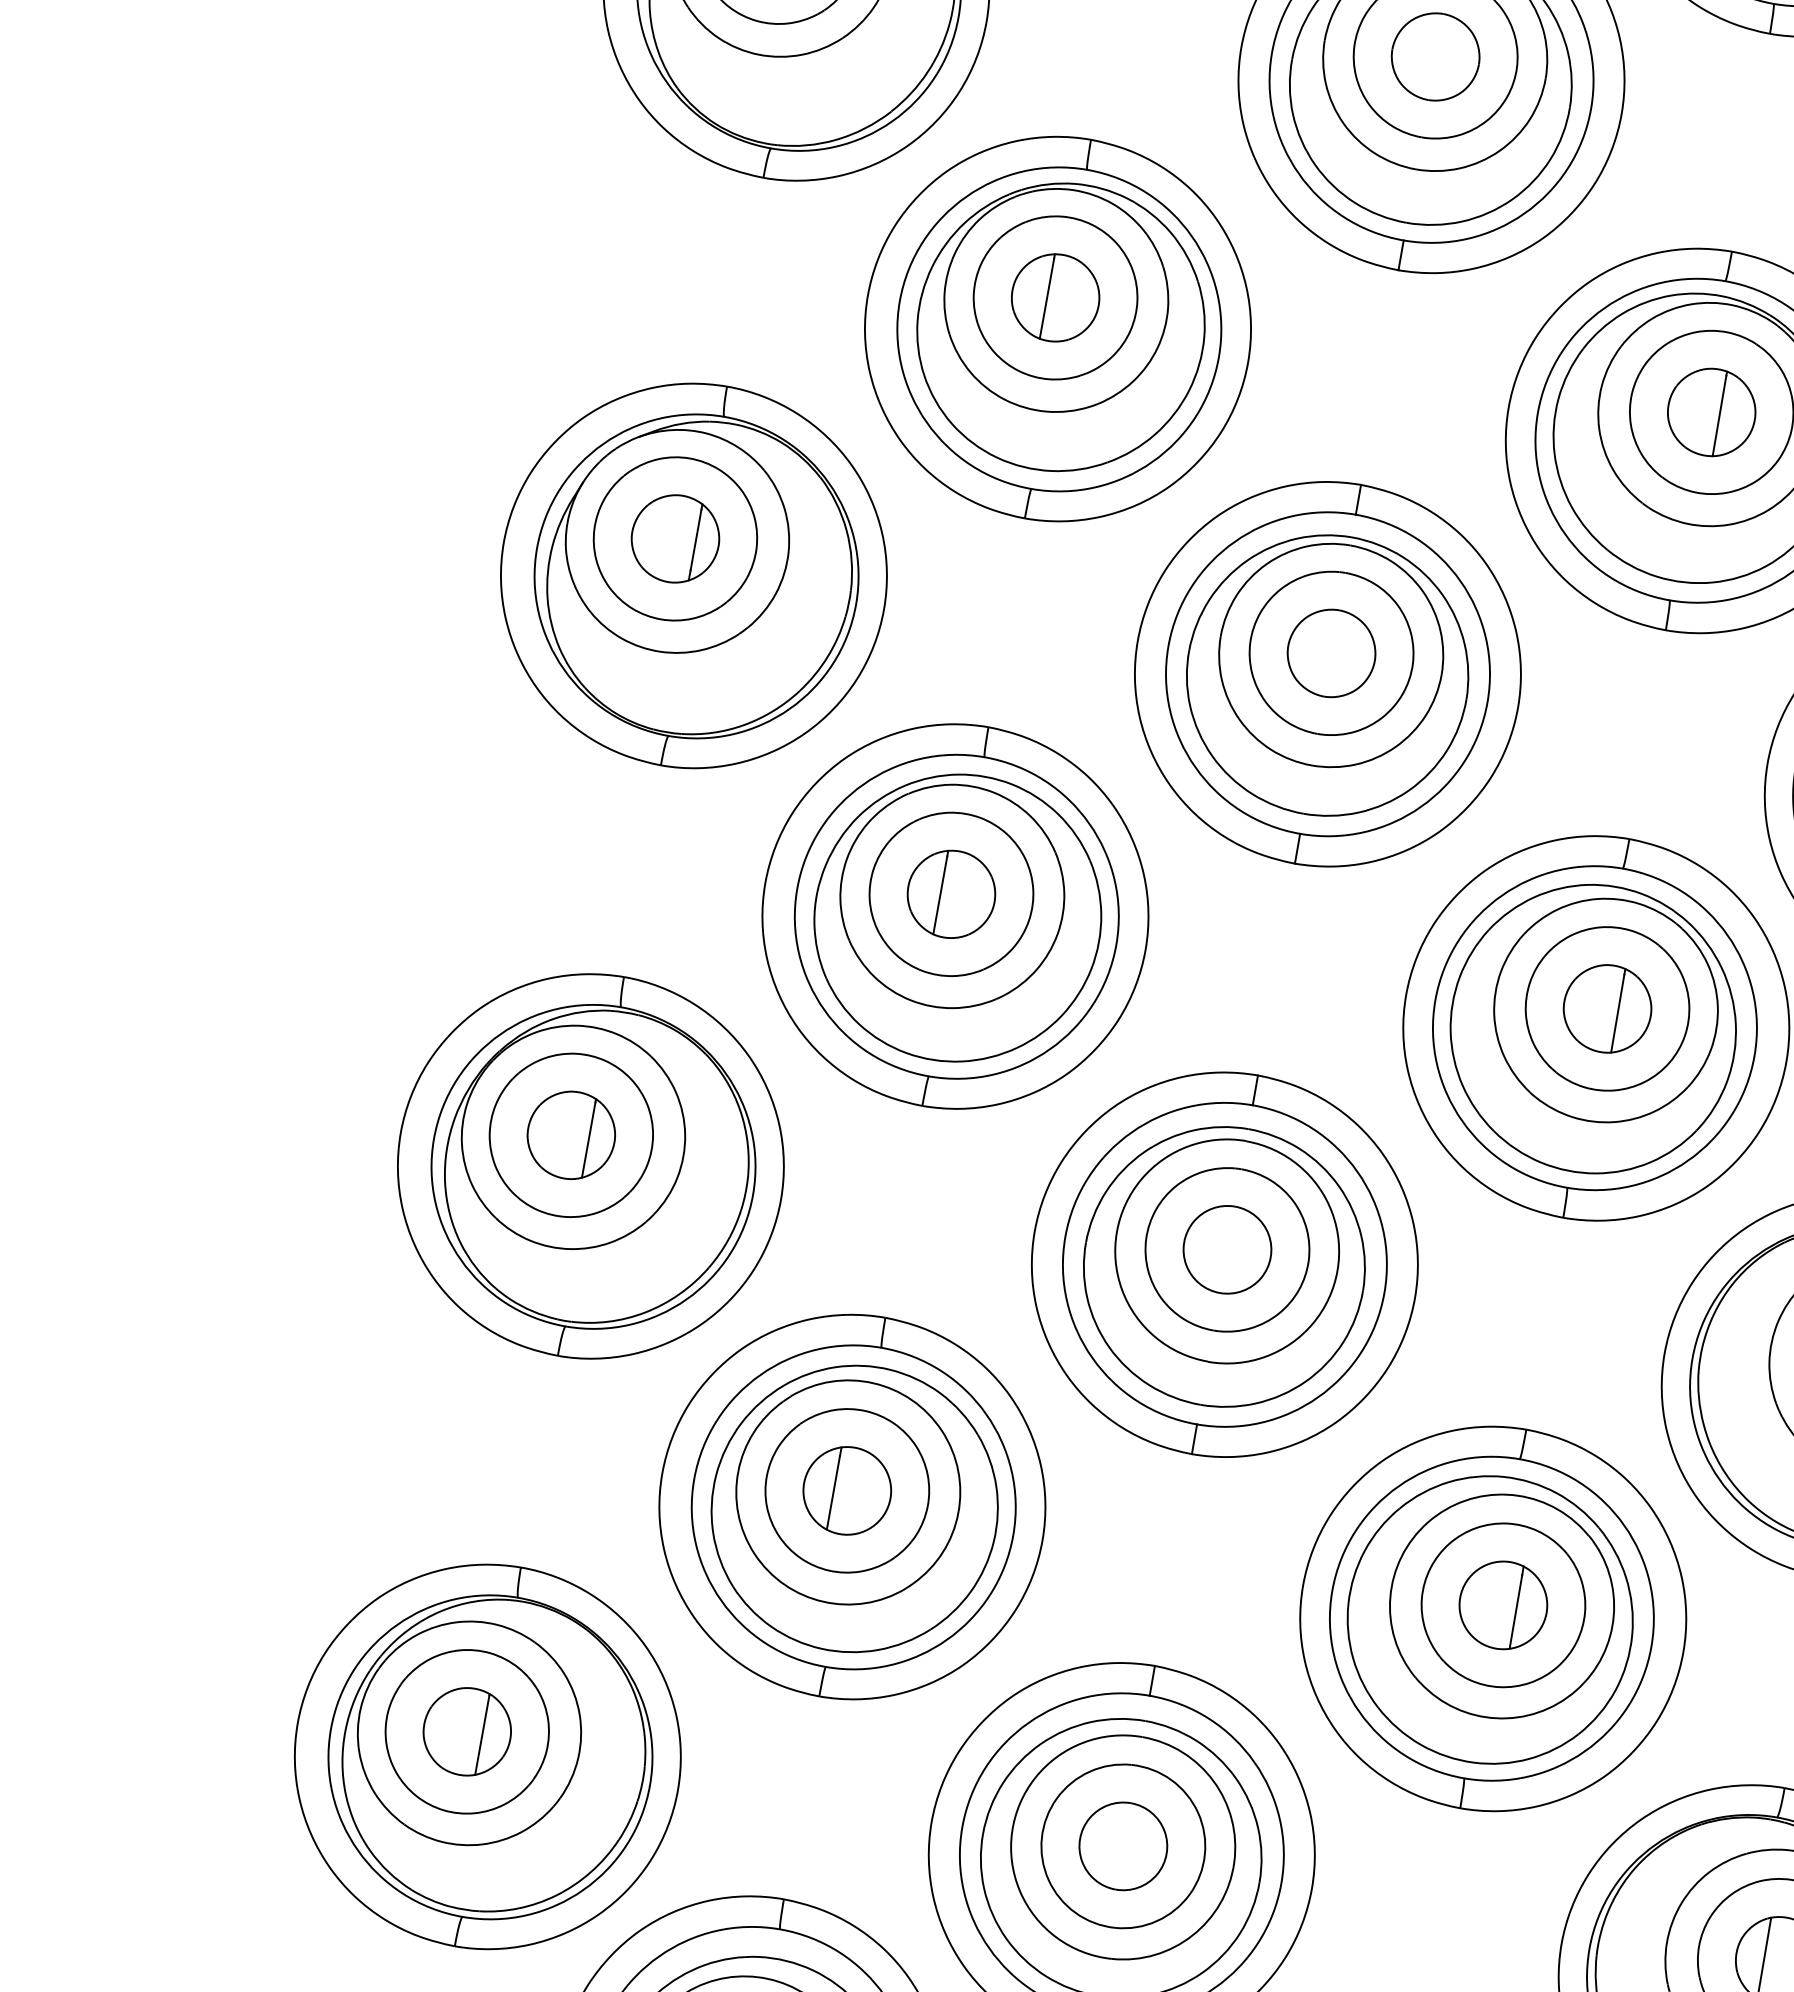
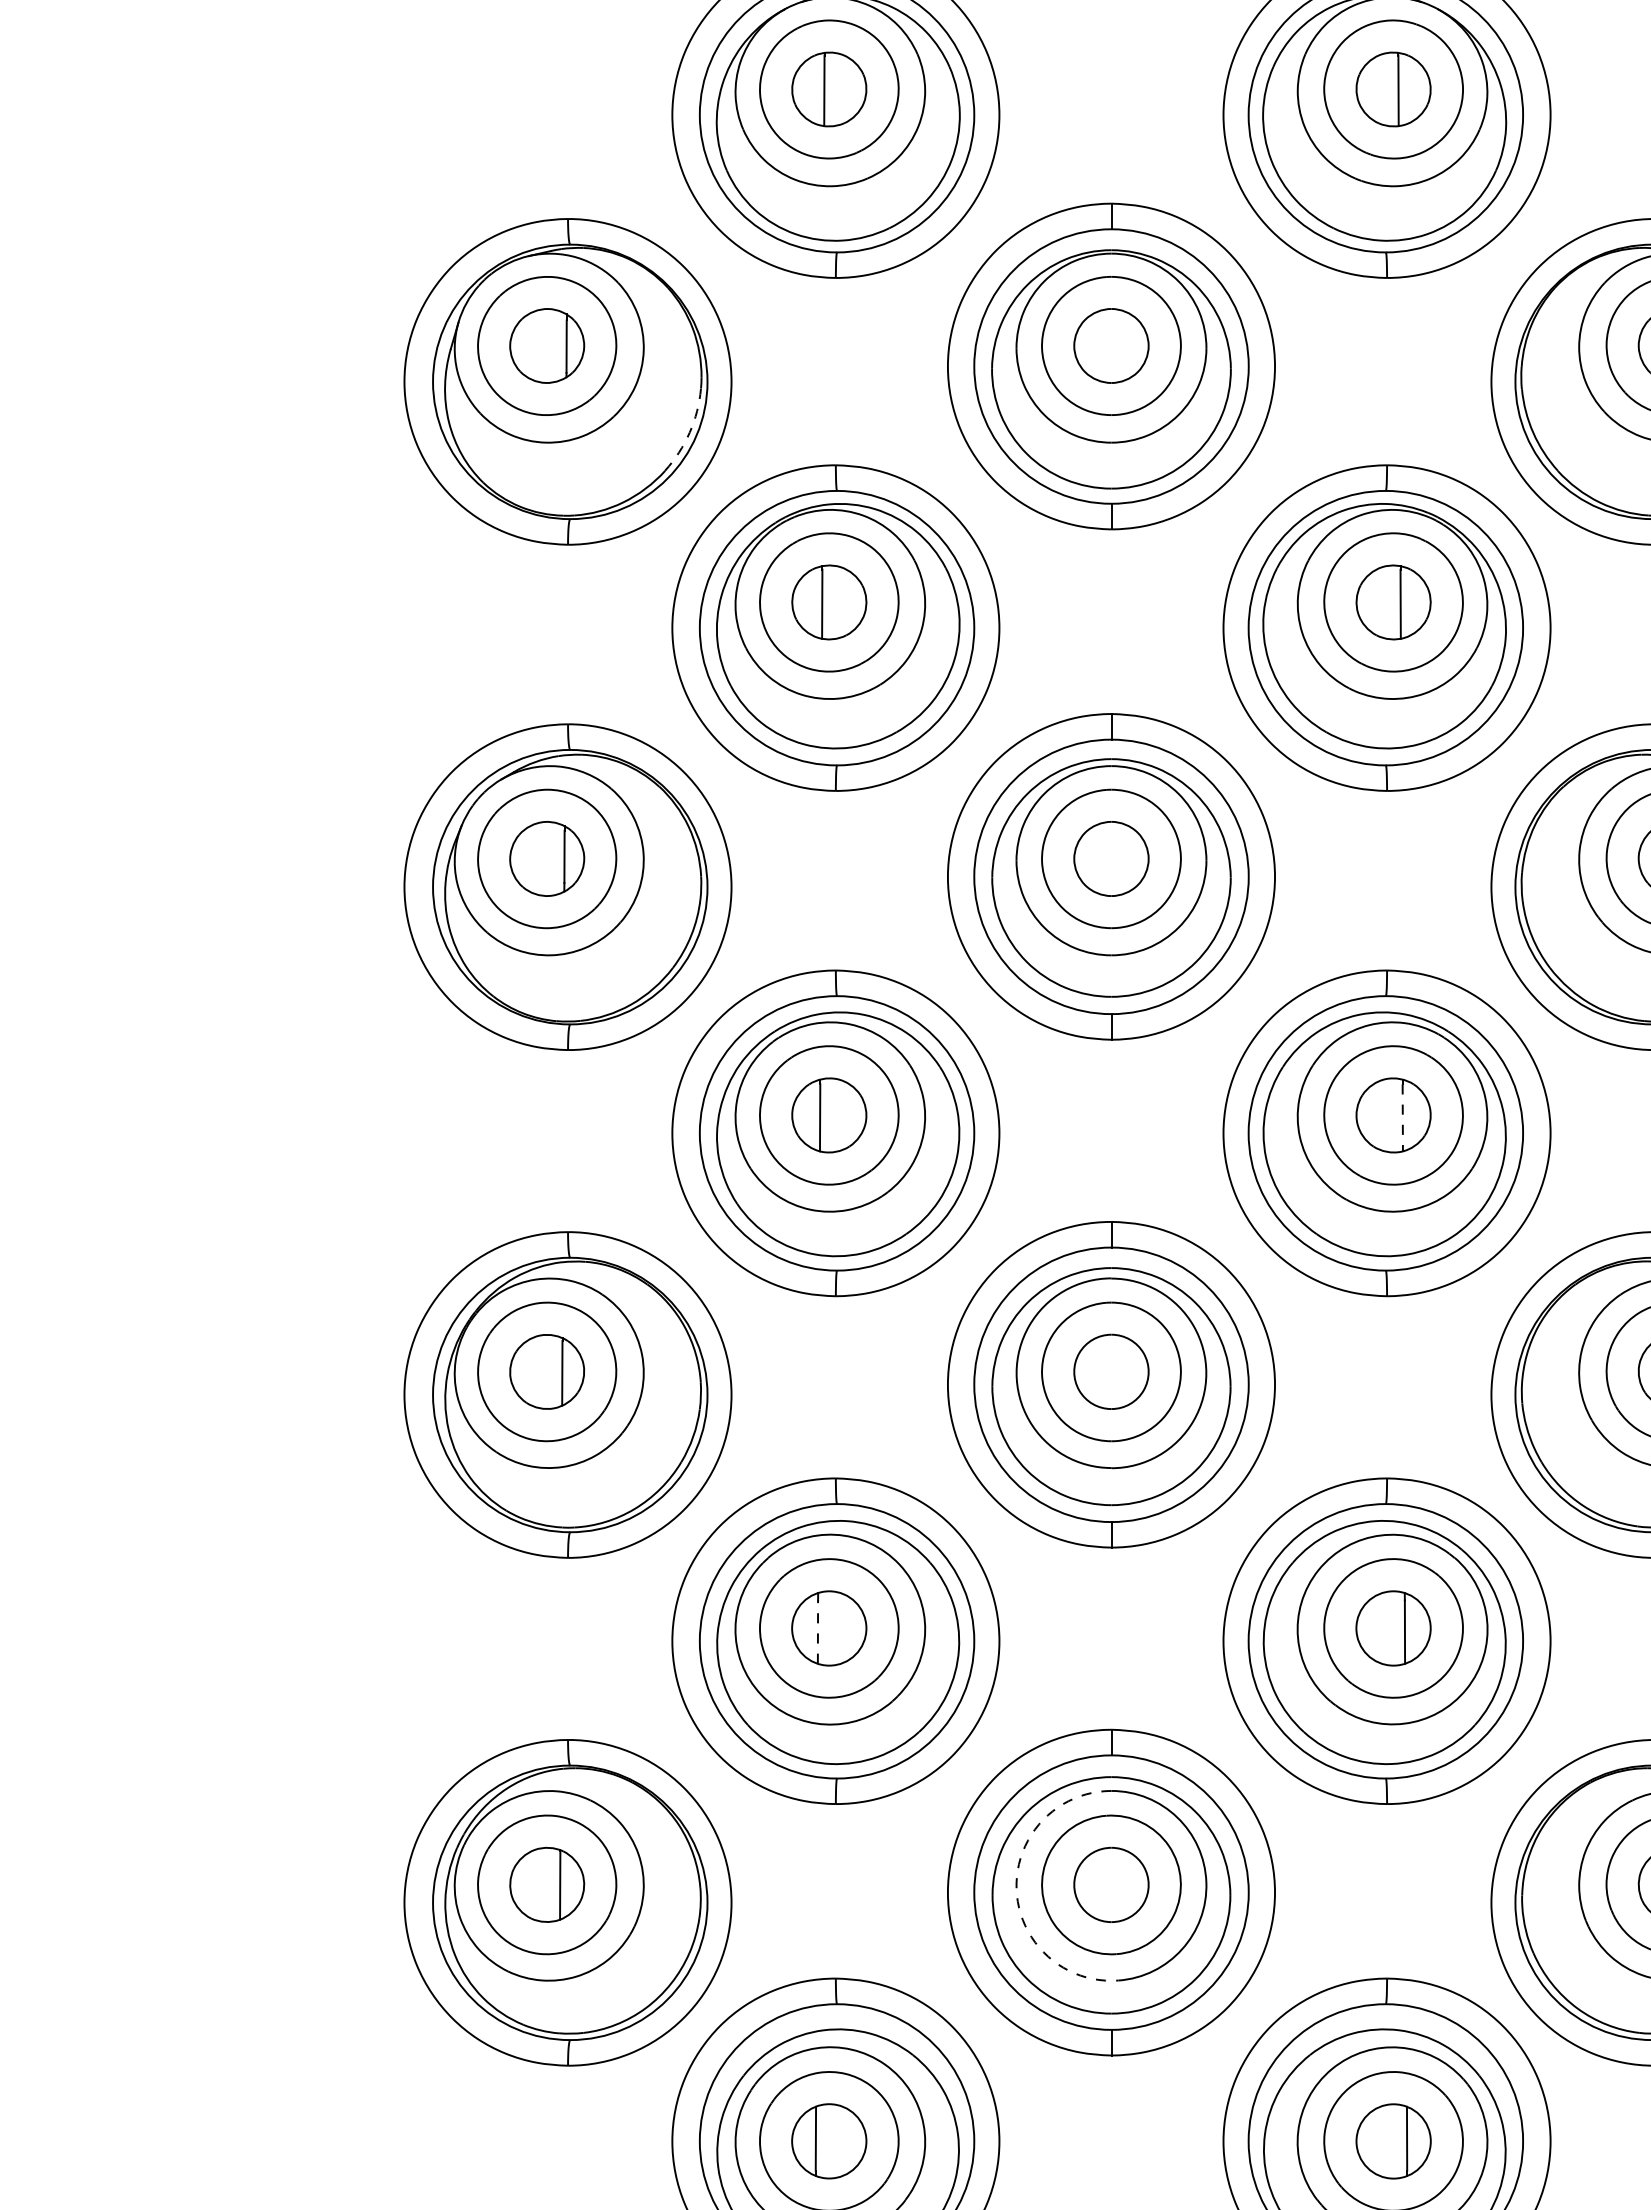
arc: (927, 71) -> (689, 432), solid -> dashed
line: (1617, 1014) -> (1402, 1118), solid -> dashed
line: (832, 1493) -> (817, 1632), solid -> dashed
arc: (1012, 1832) -> (1016, 1889), solid -> dashed

